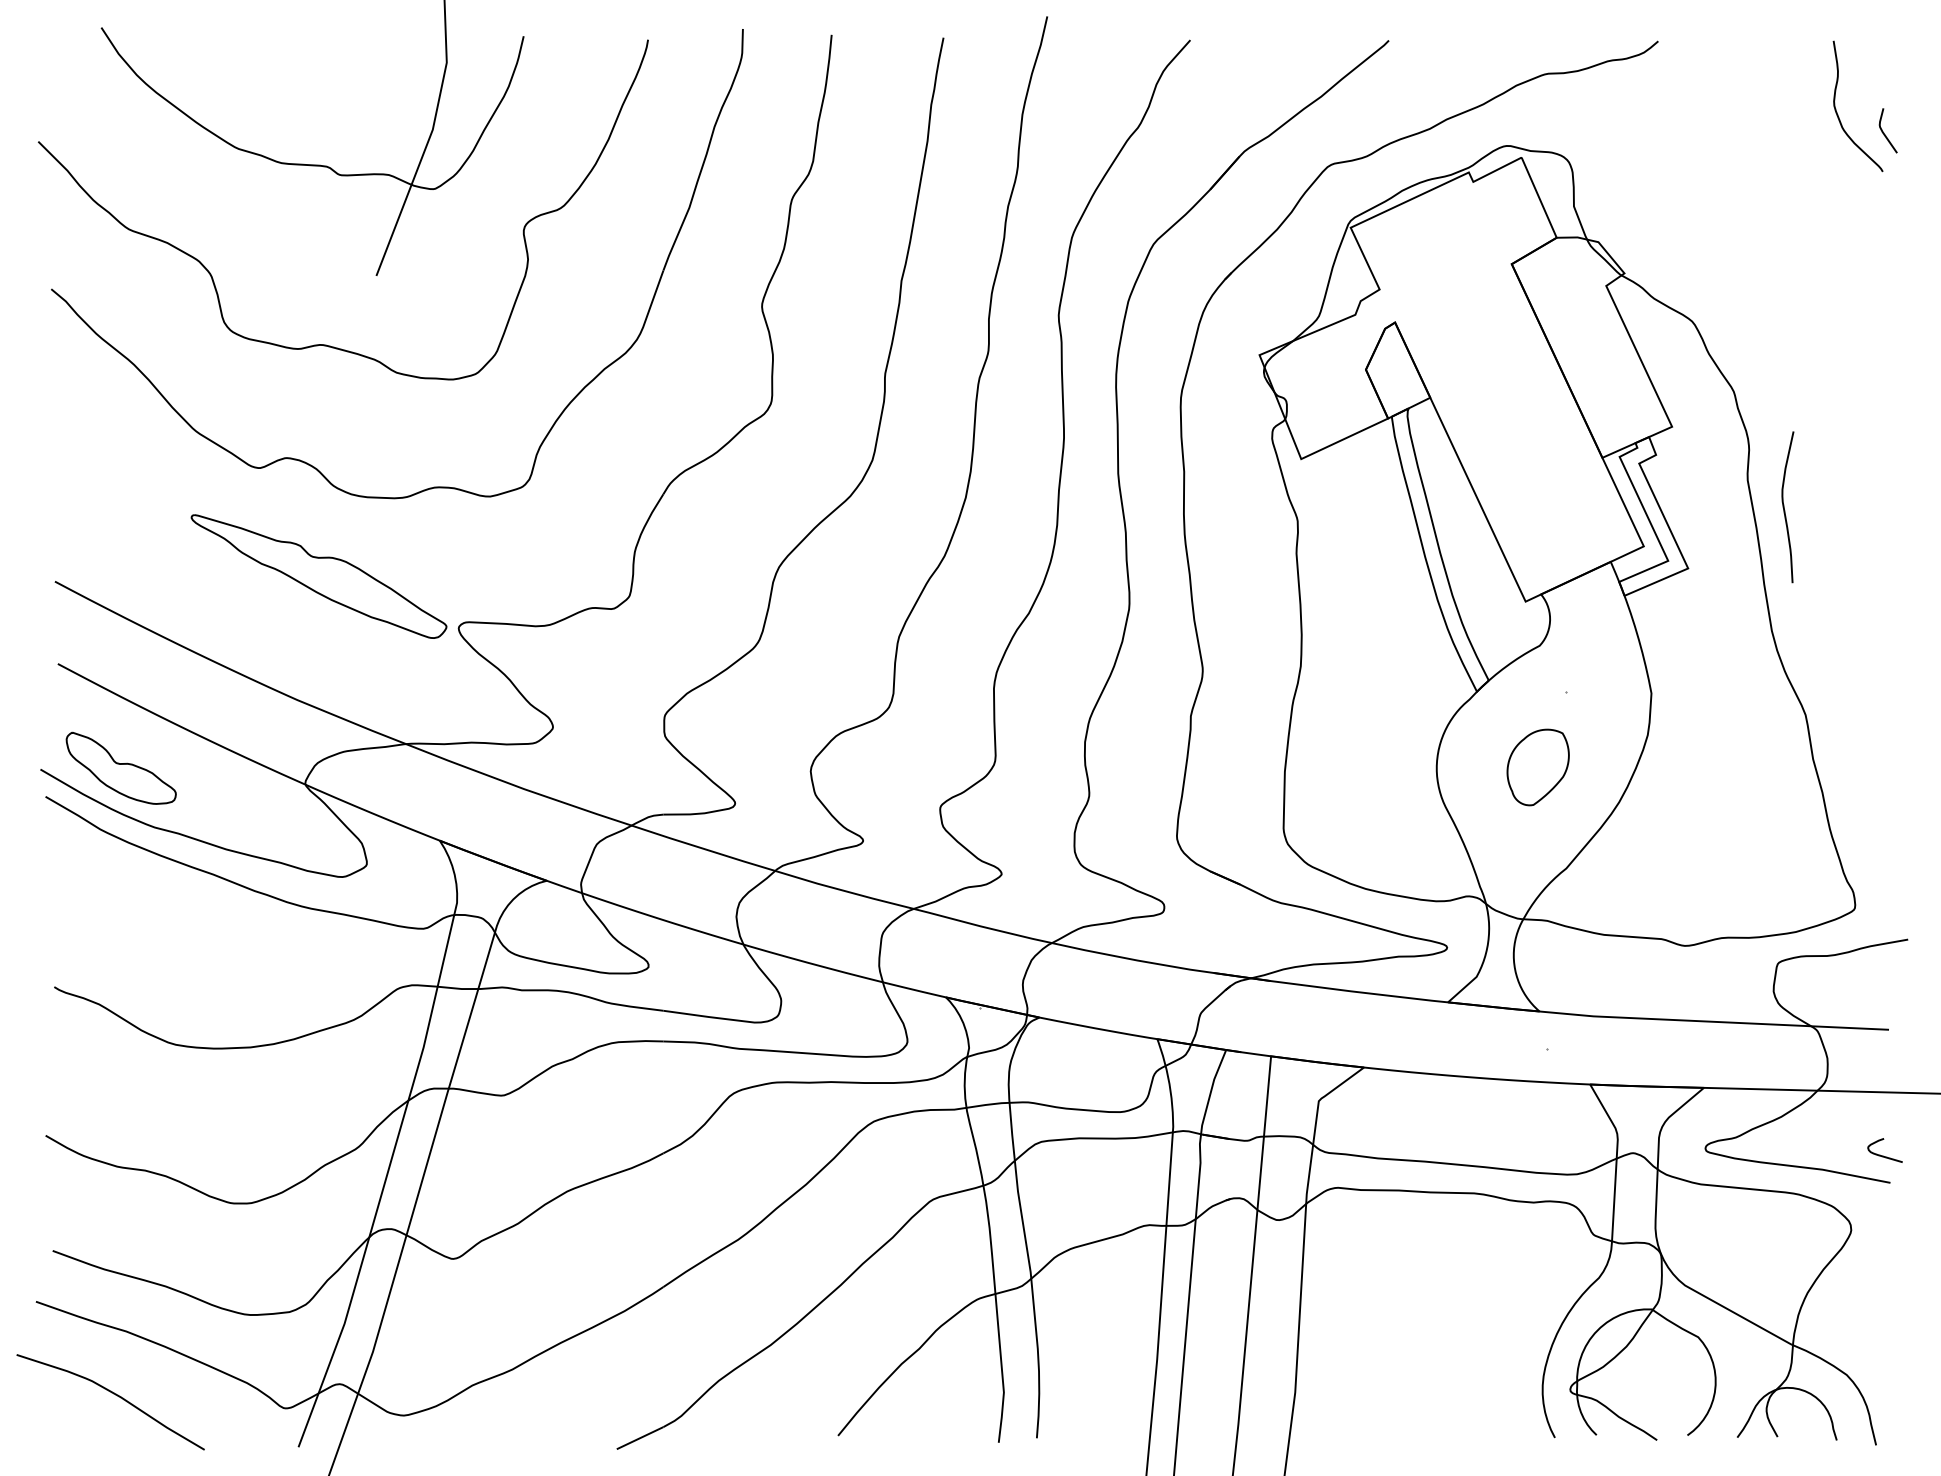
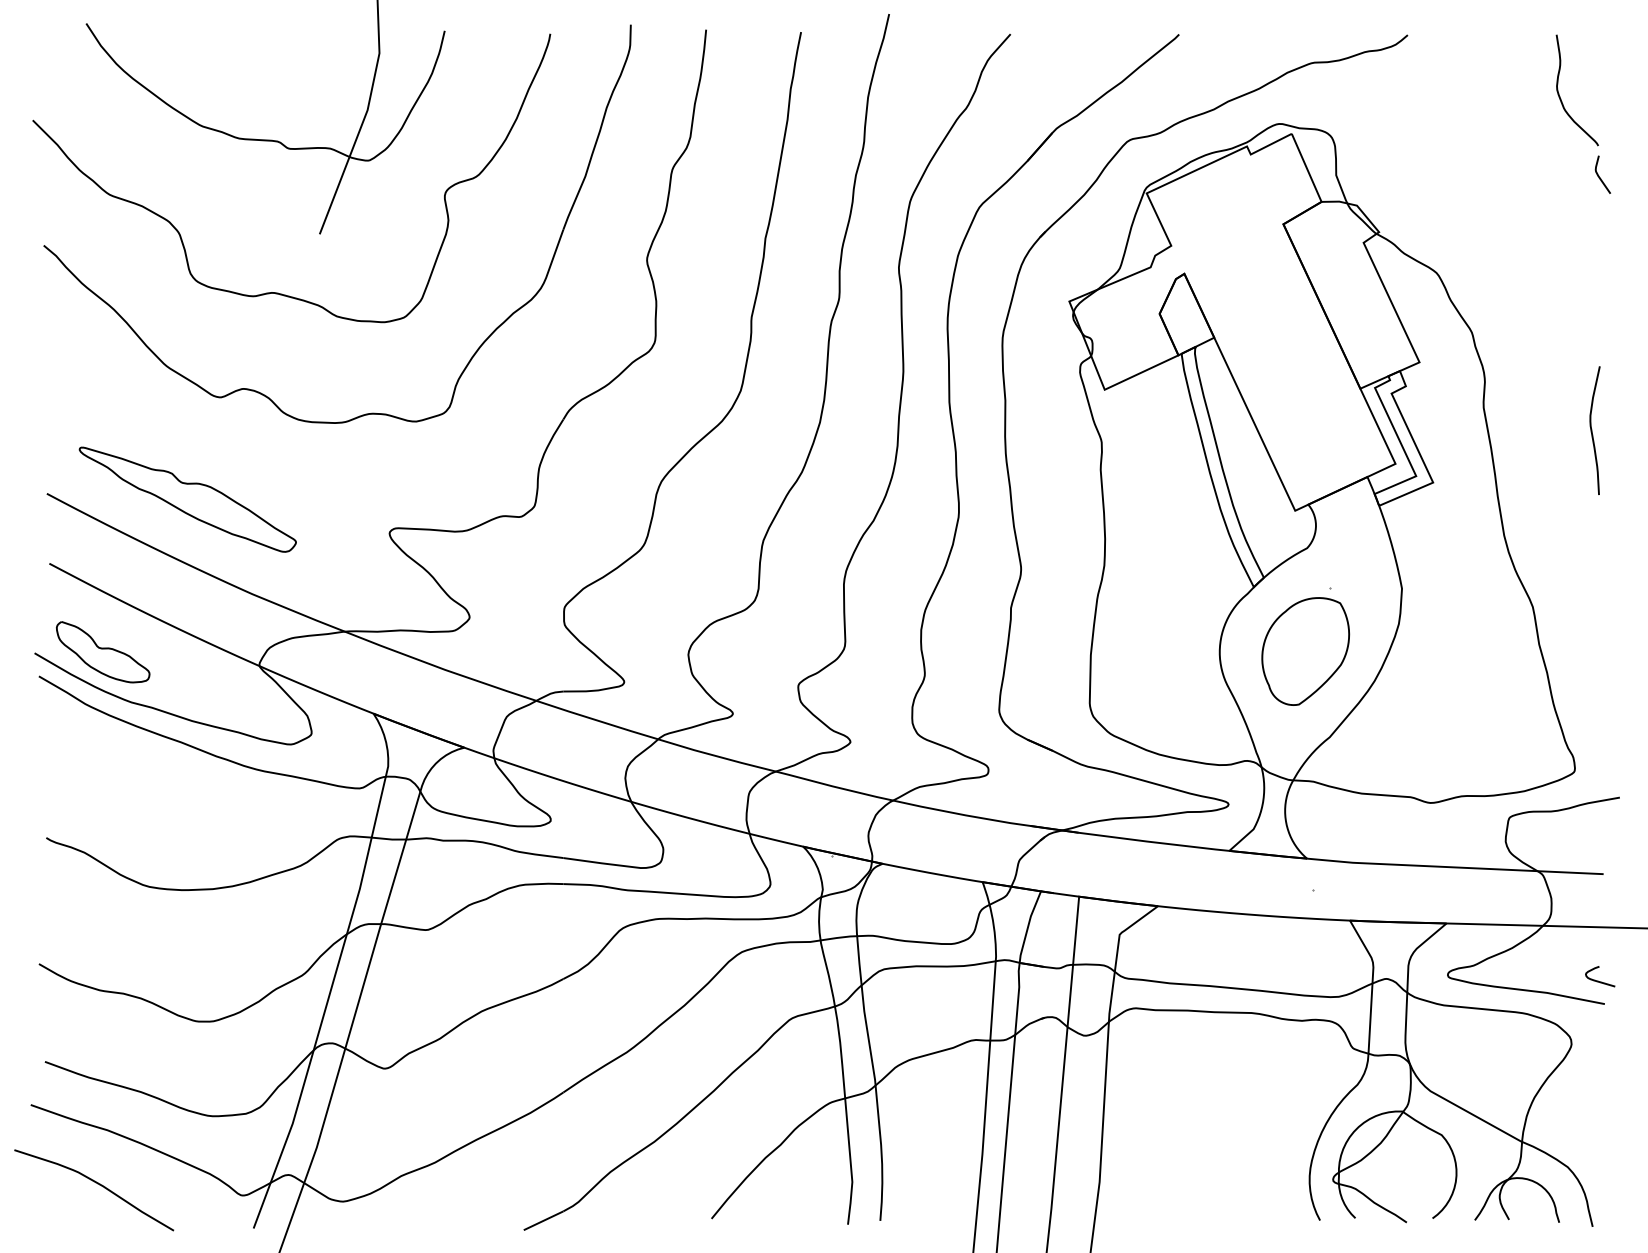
curve: (1884, 132) -> (1599, 176), moved
curve: (1784, 507) -> (1592, 430), moved
part: (318, 576) -> (187, 499), moved
part: (1538, 767) -> (1306, 651), size x1.67

